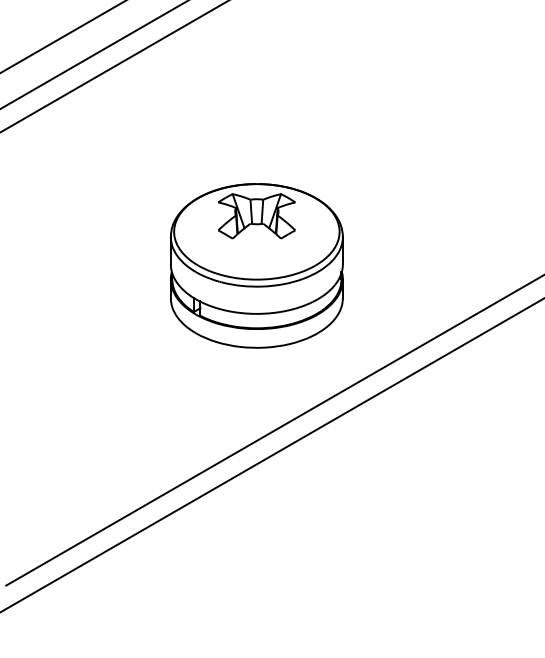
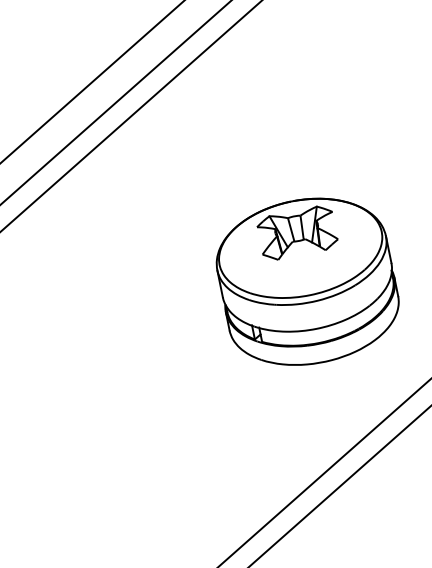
part: (256, 265) -> (307, 281), moved

